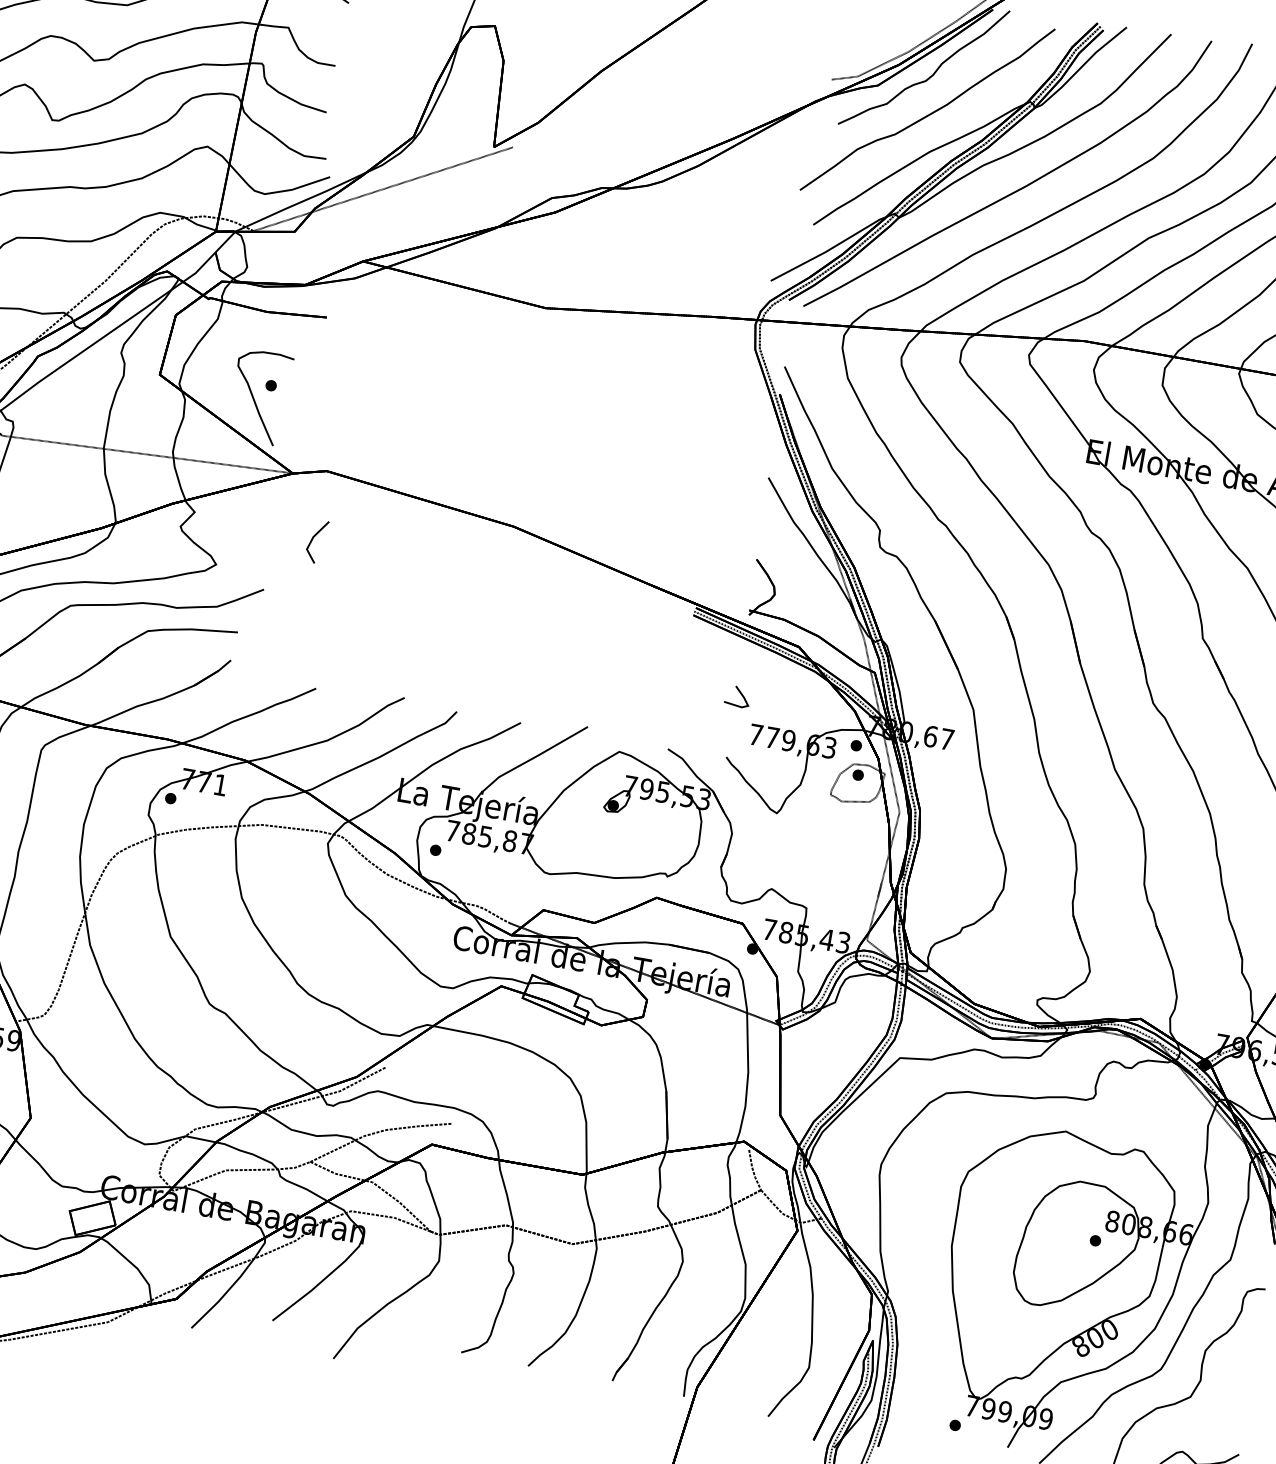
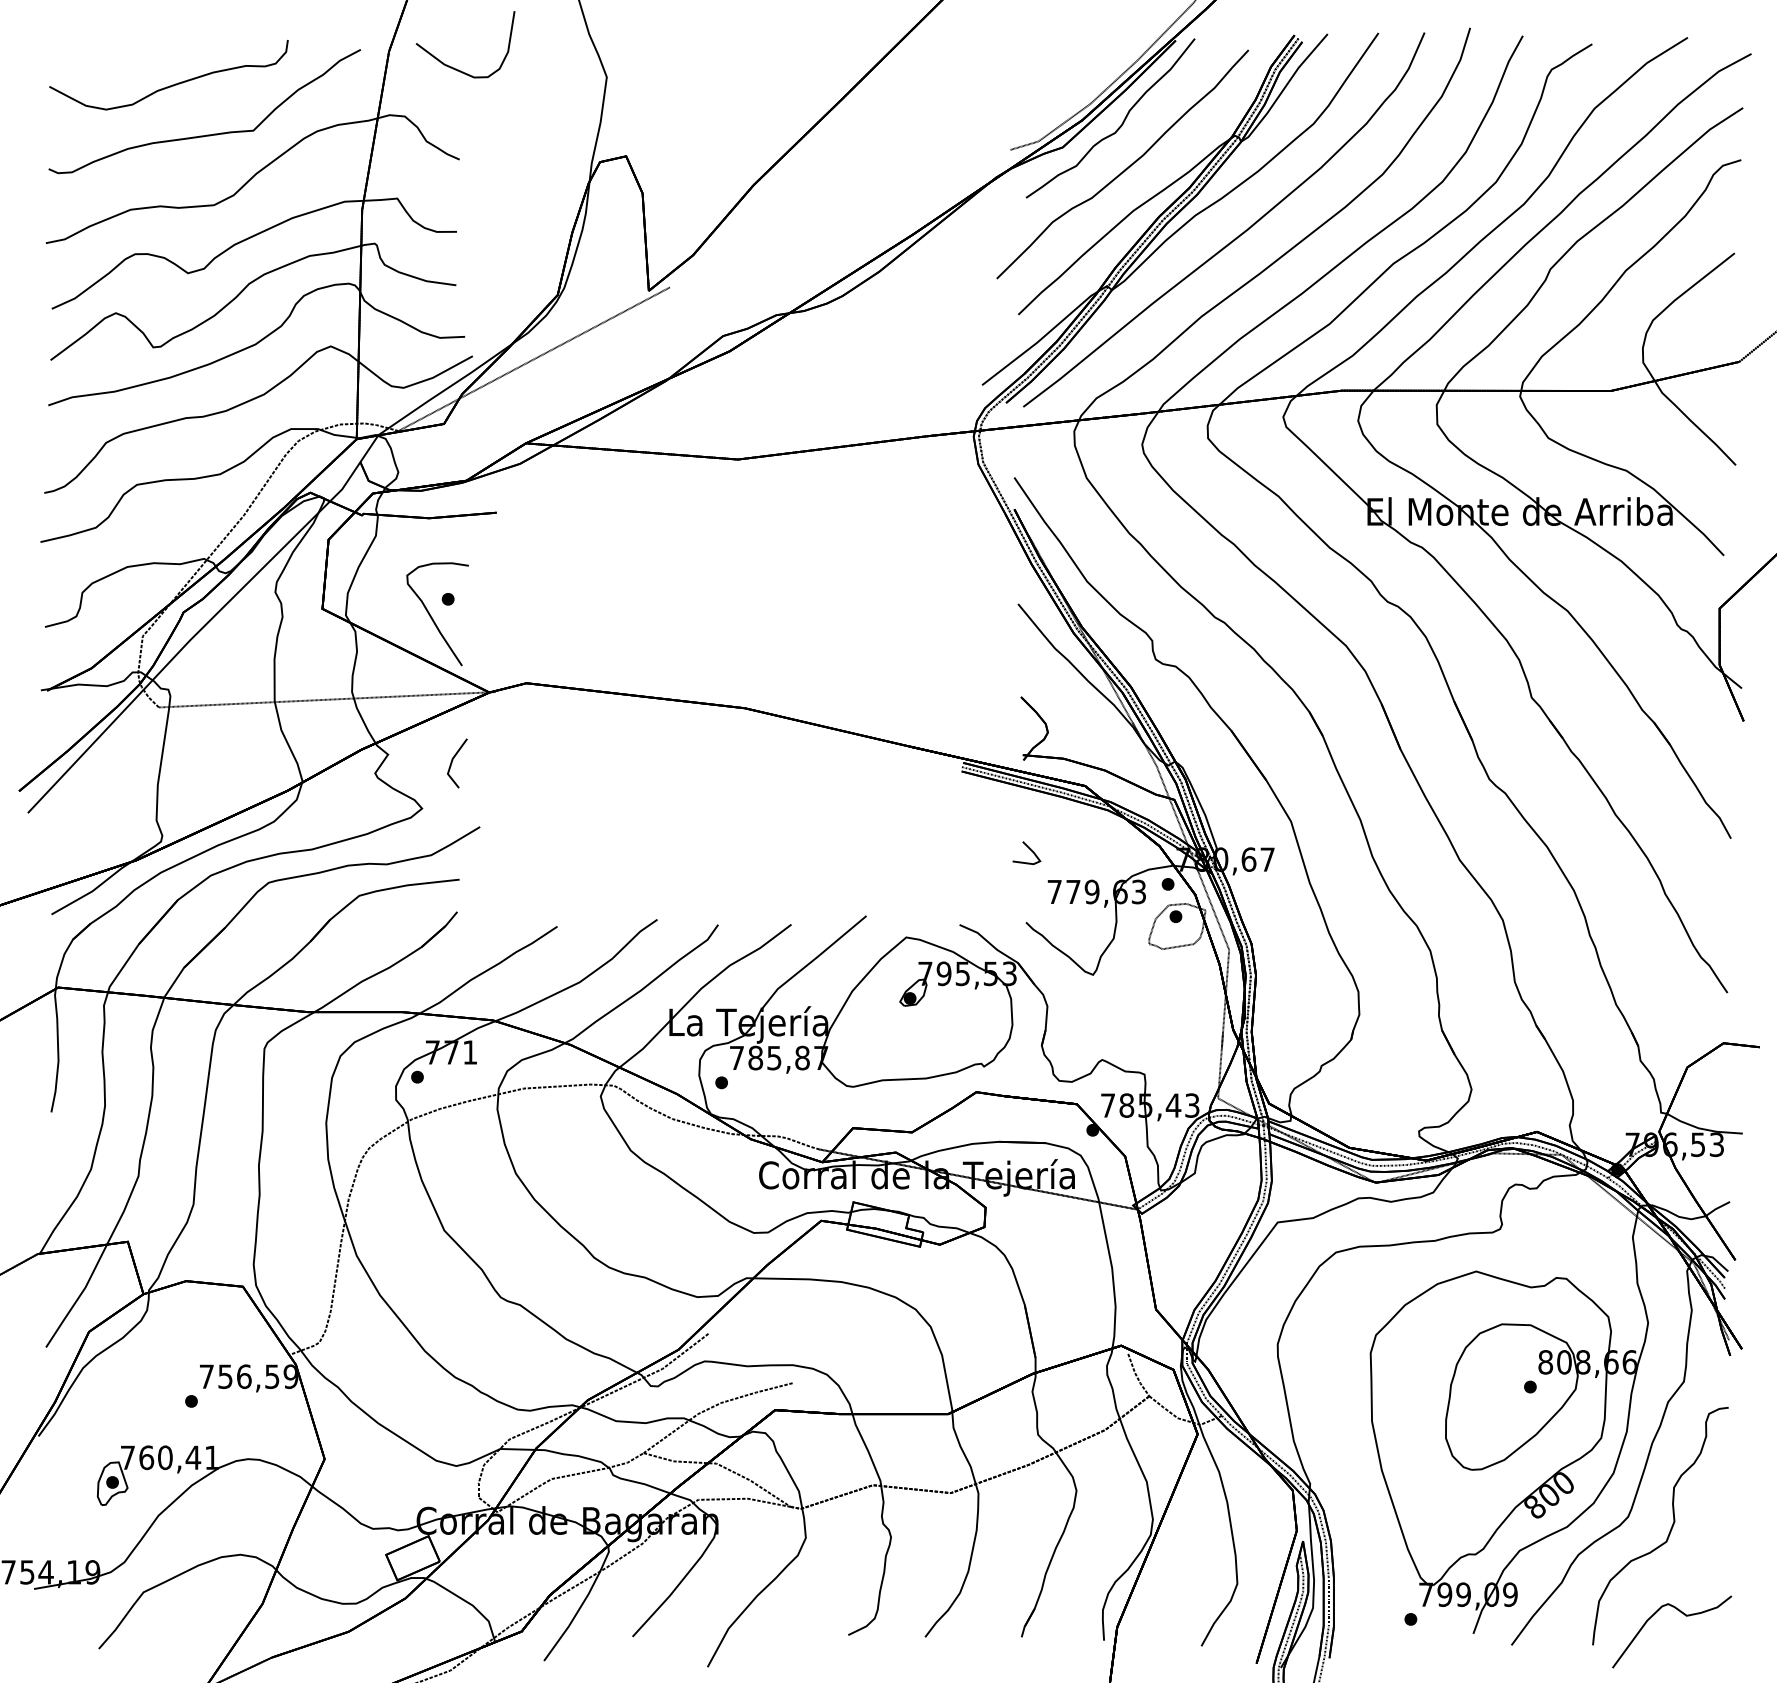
line: (313, 538) -> (453, 760), moved

